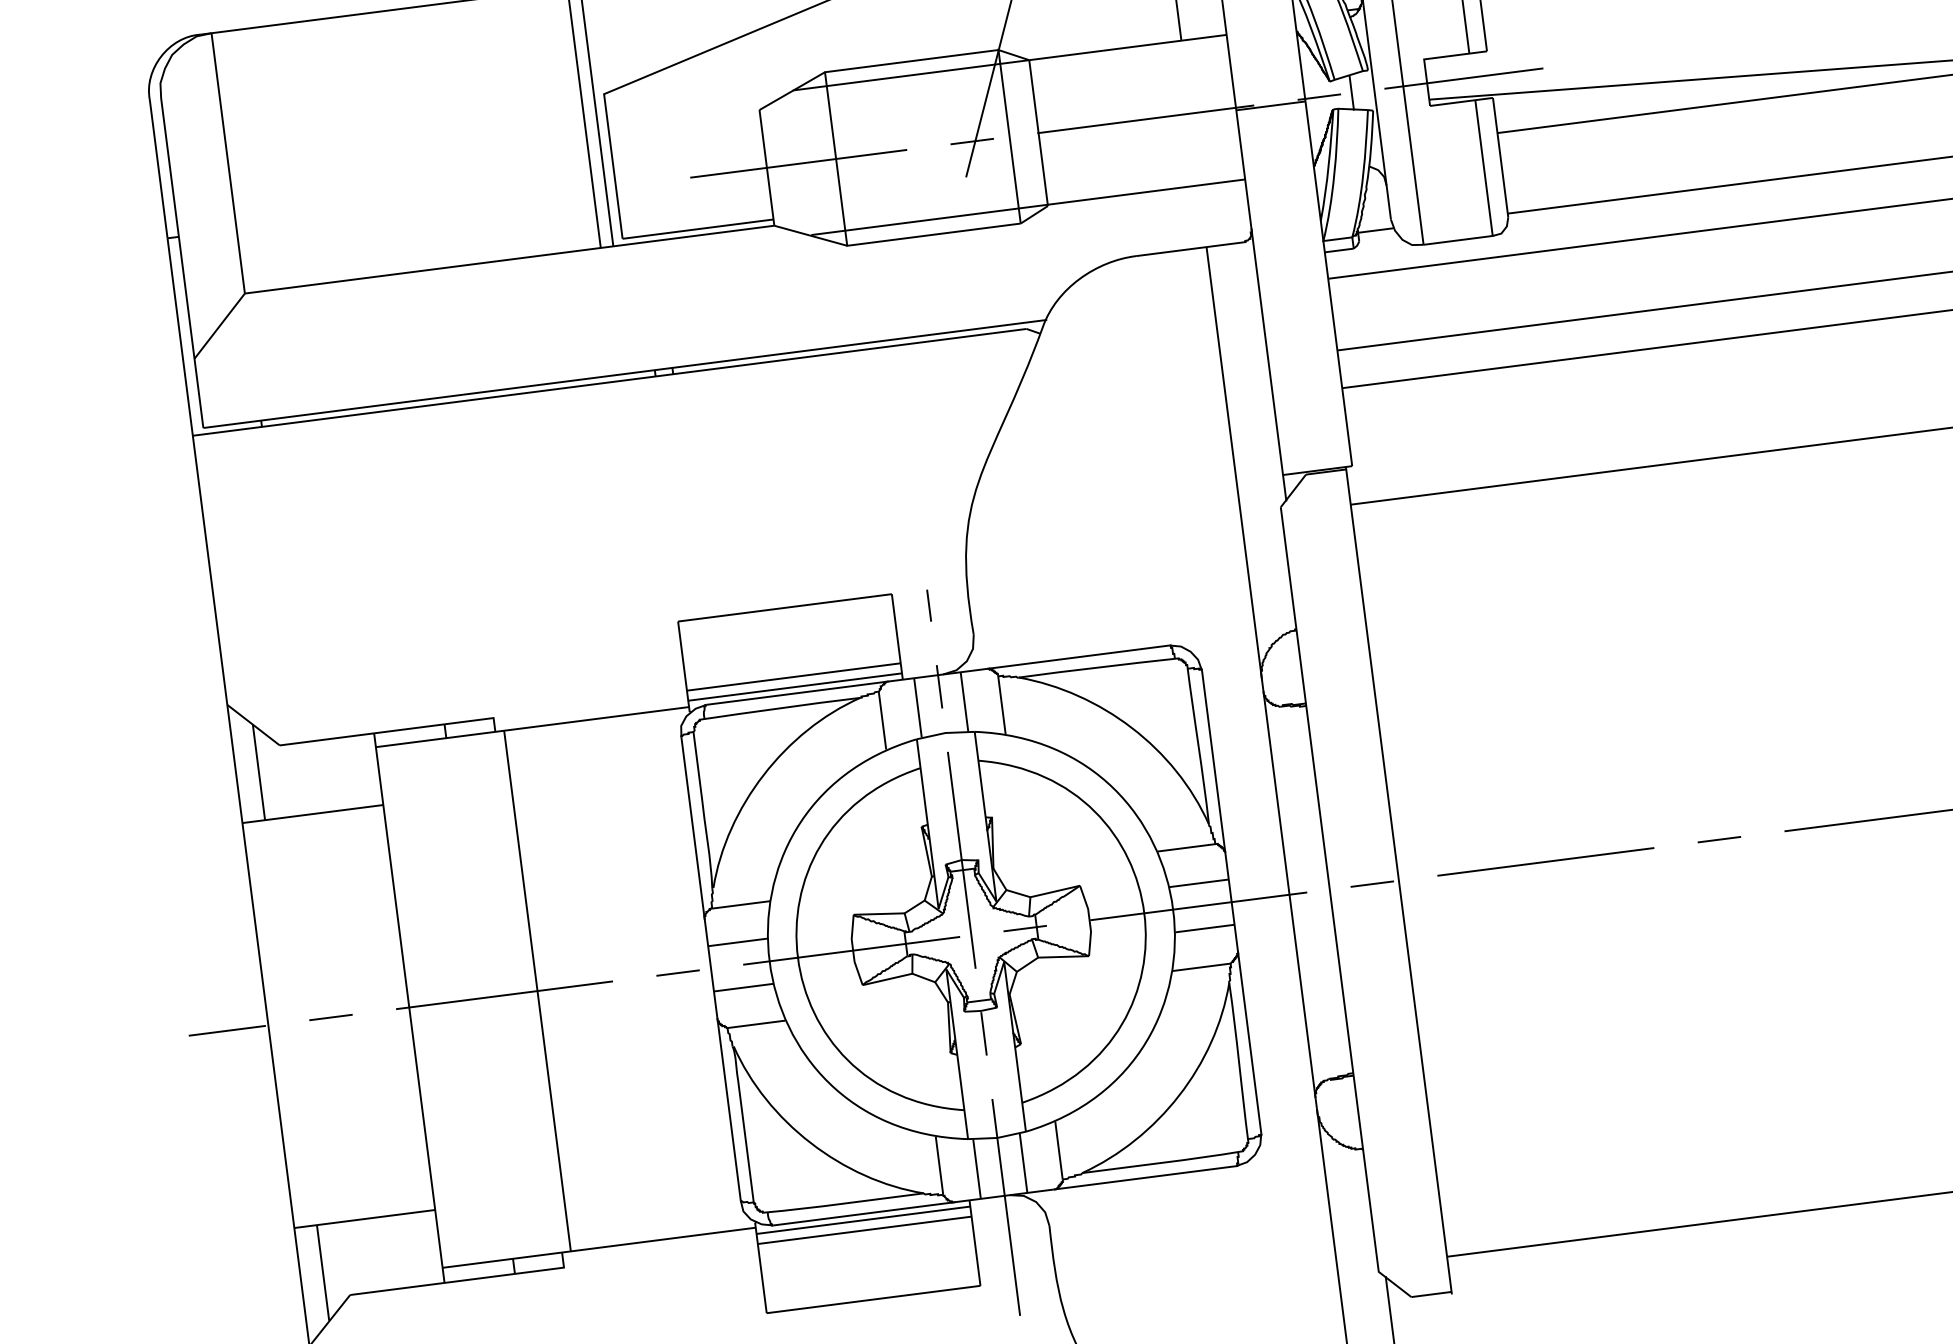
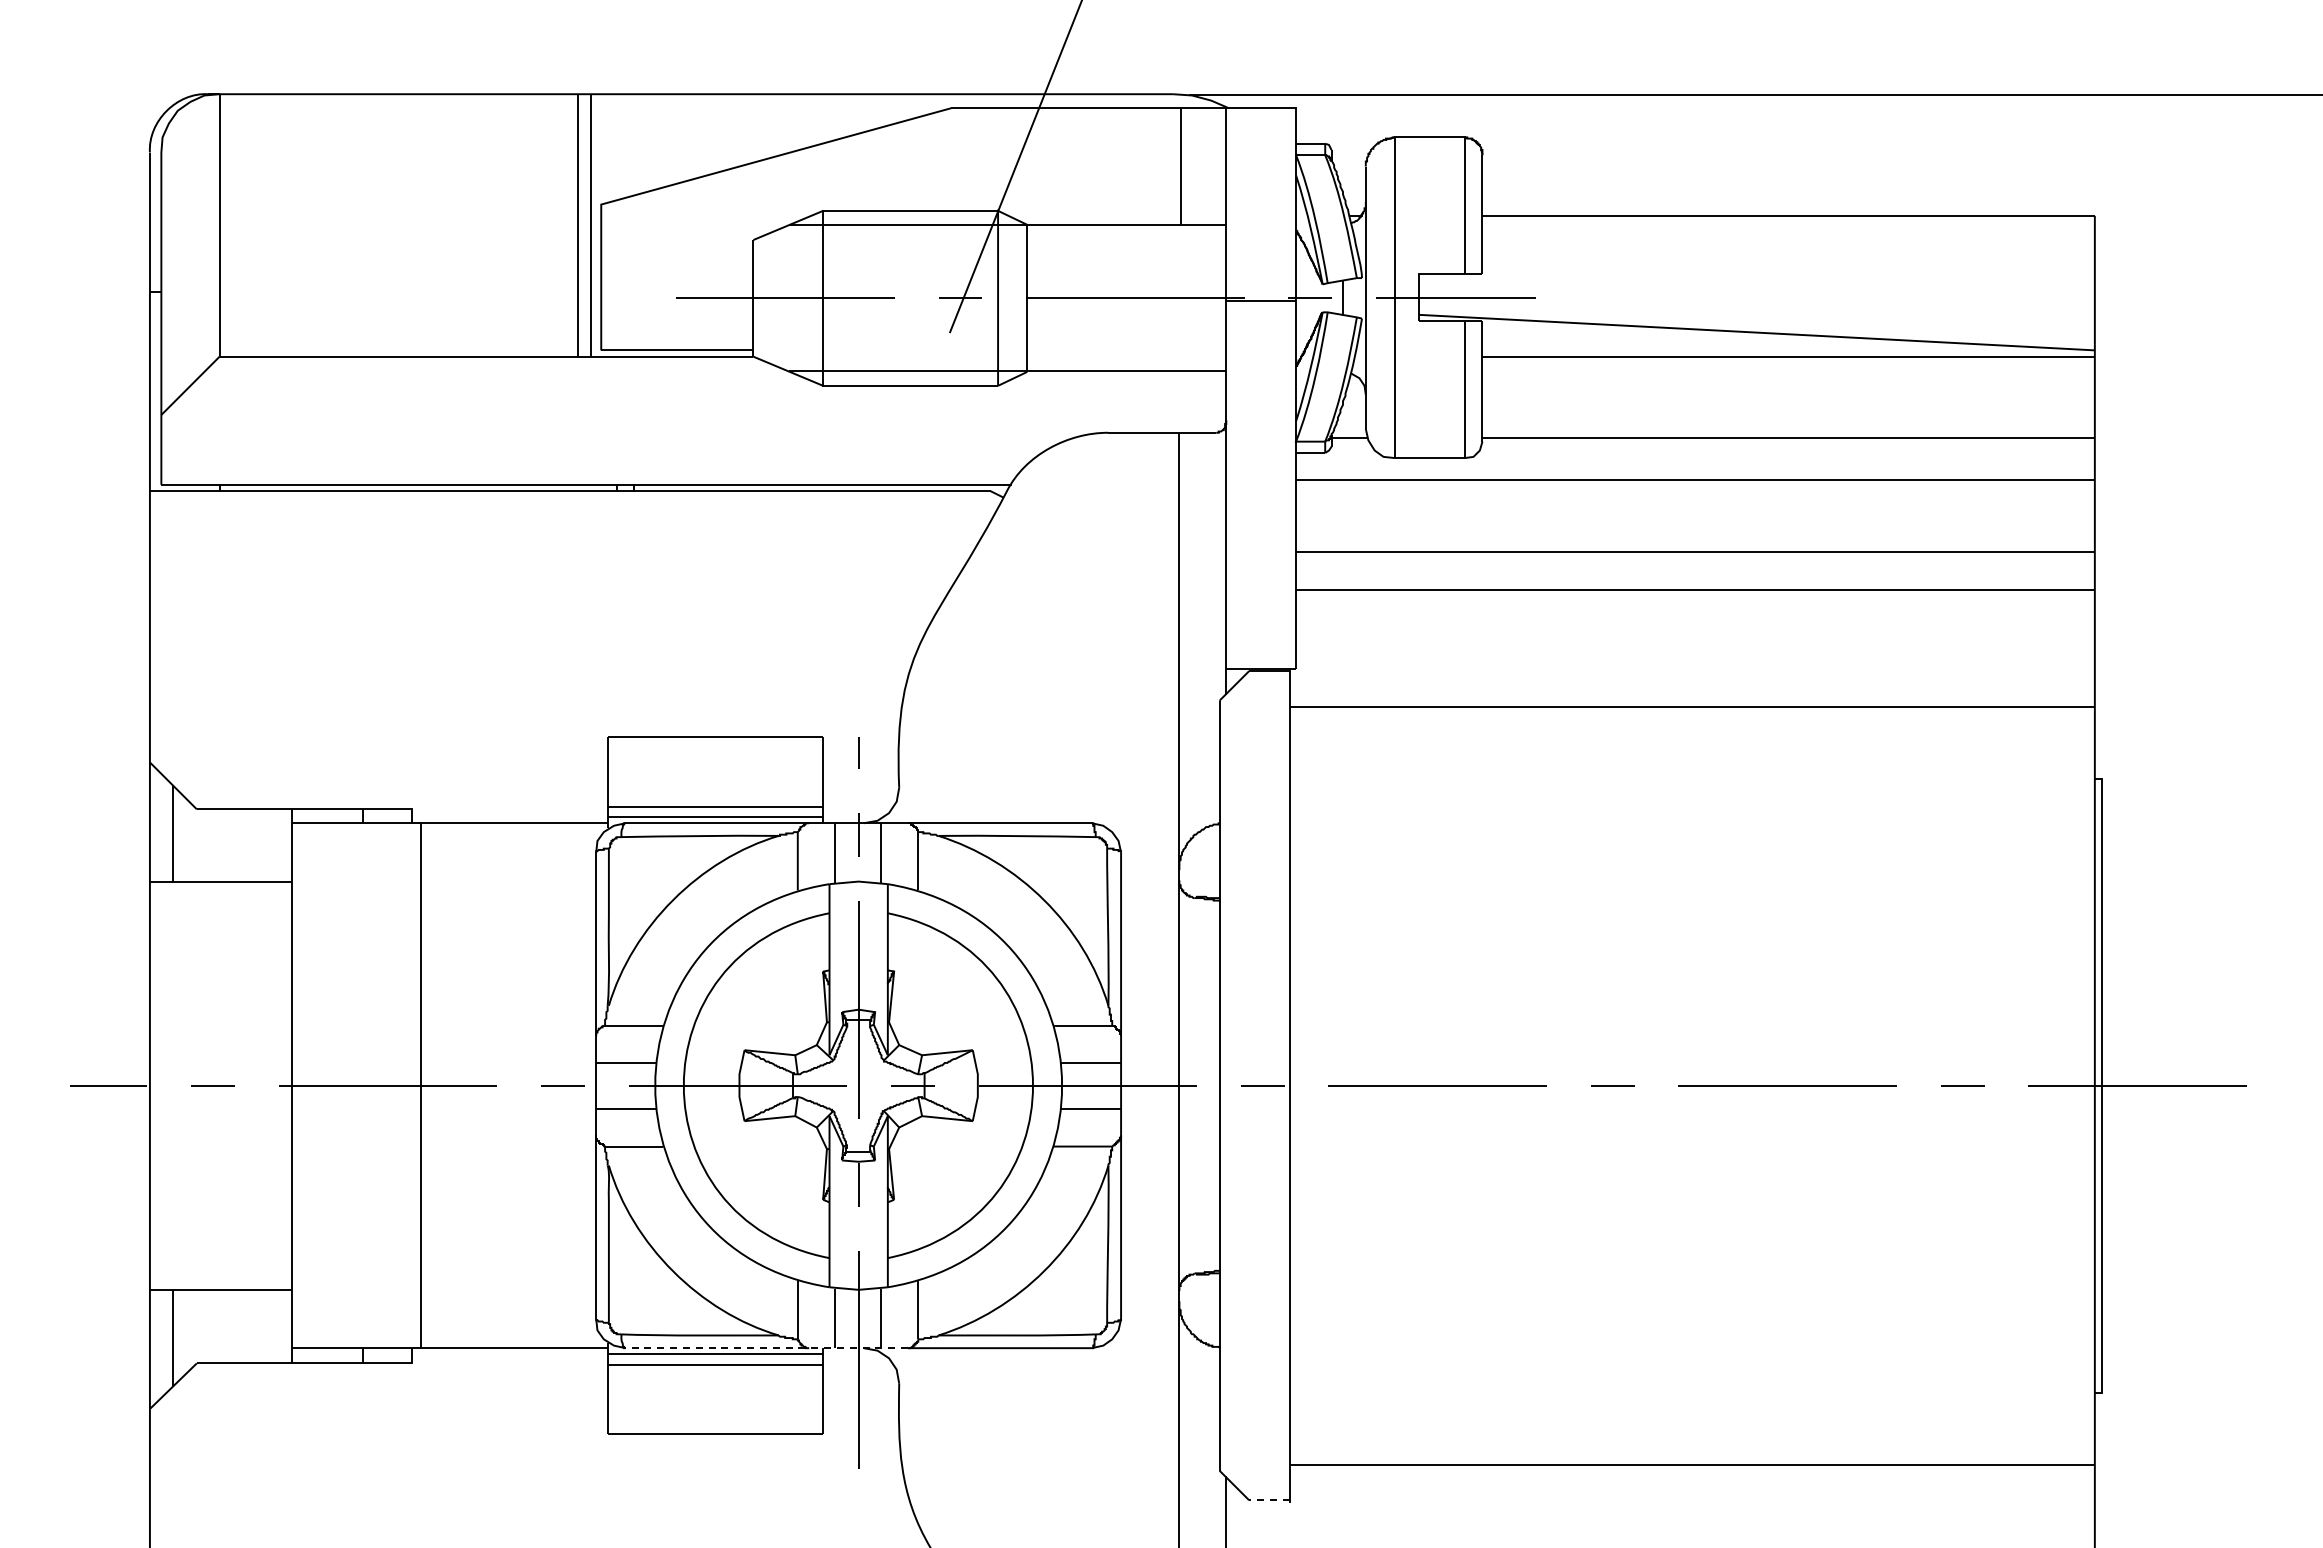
line: (913, 1207) -> (766, 1348), solid -> dashed
line: (1430, 1294) -> (1268, 1500), solid -> dashed

